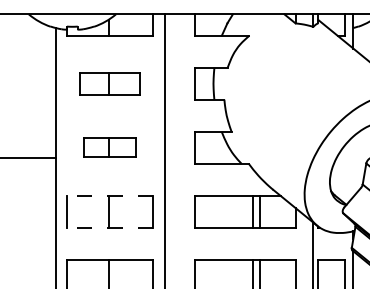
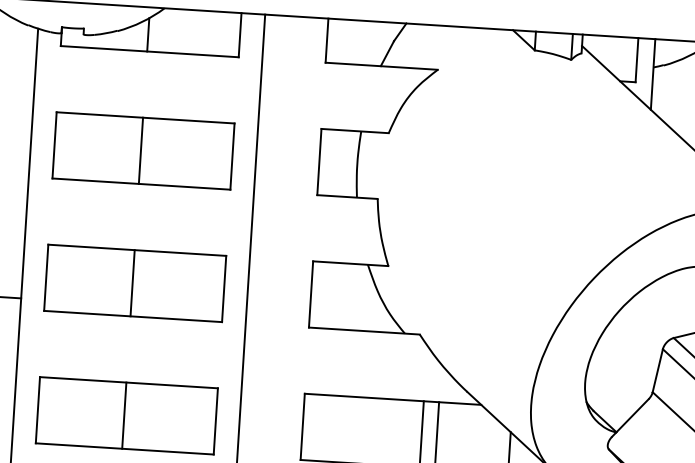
part: (109, 83) -> (142, 150), size x1.43
part: (109, 147) -> (133, 282), size x1.67
line: (109, 195) -> (127, 382), dashed -> solid
line: (109, 227) -> (123, 448), dashed -> solid

